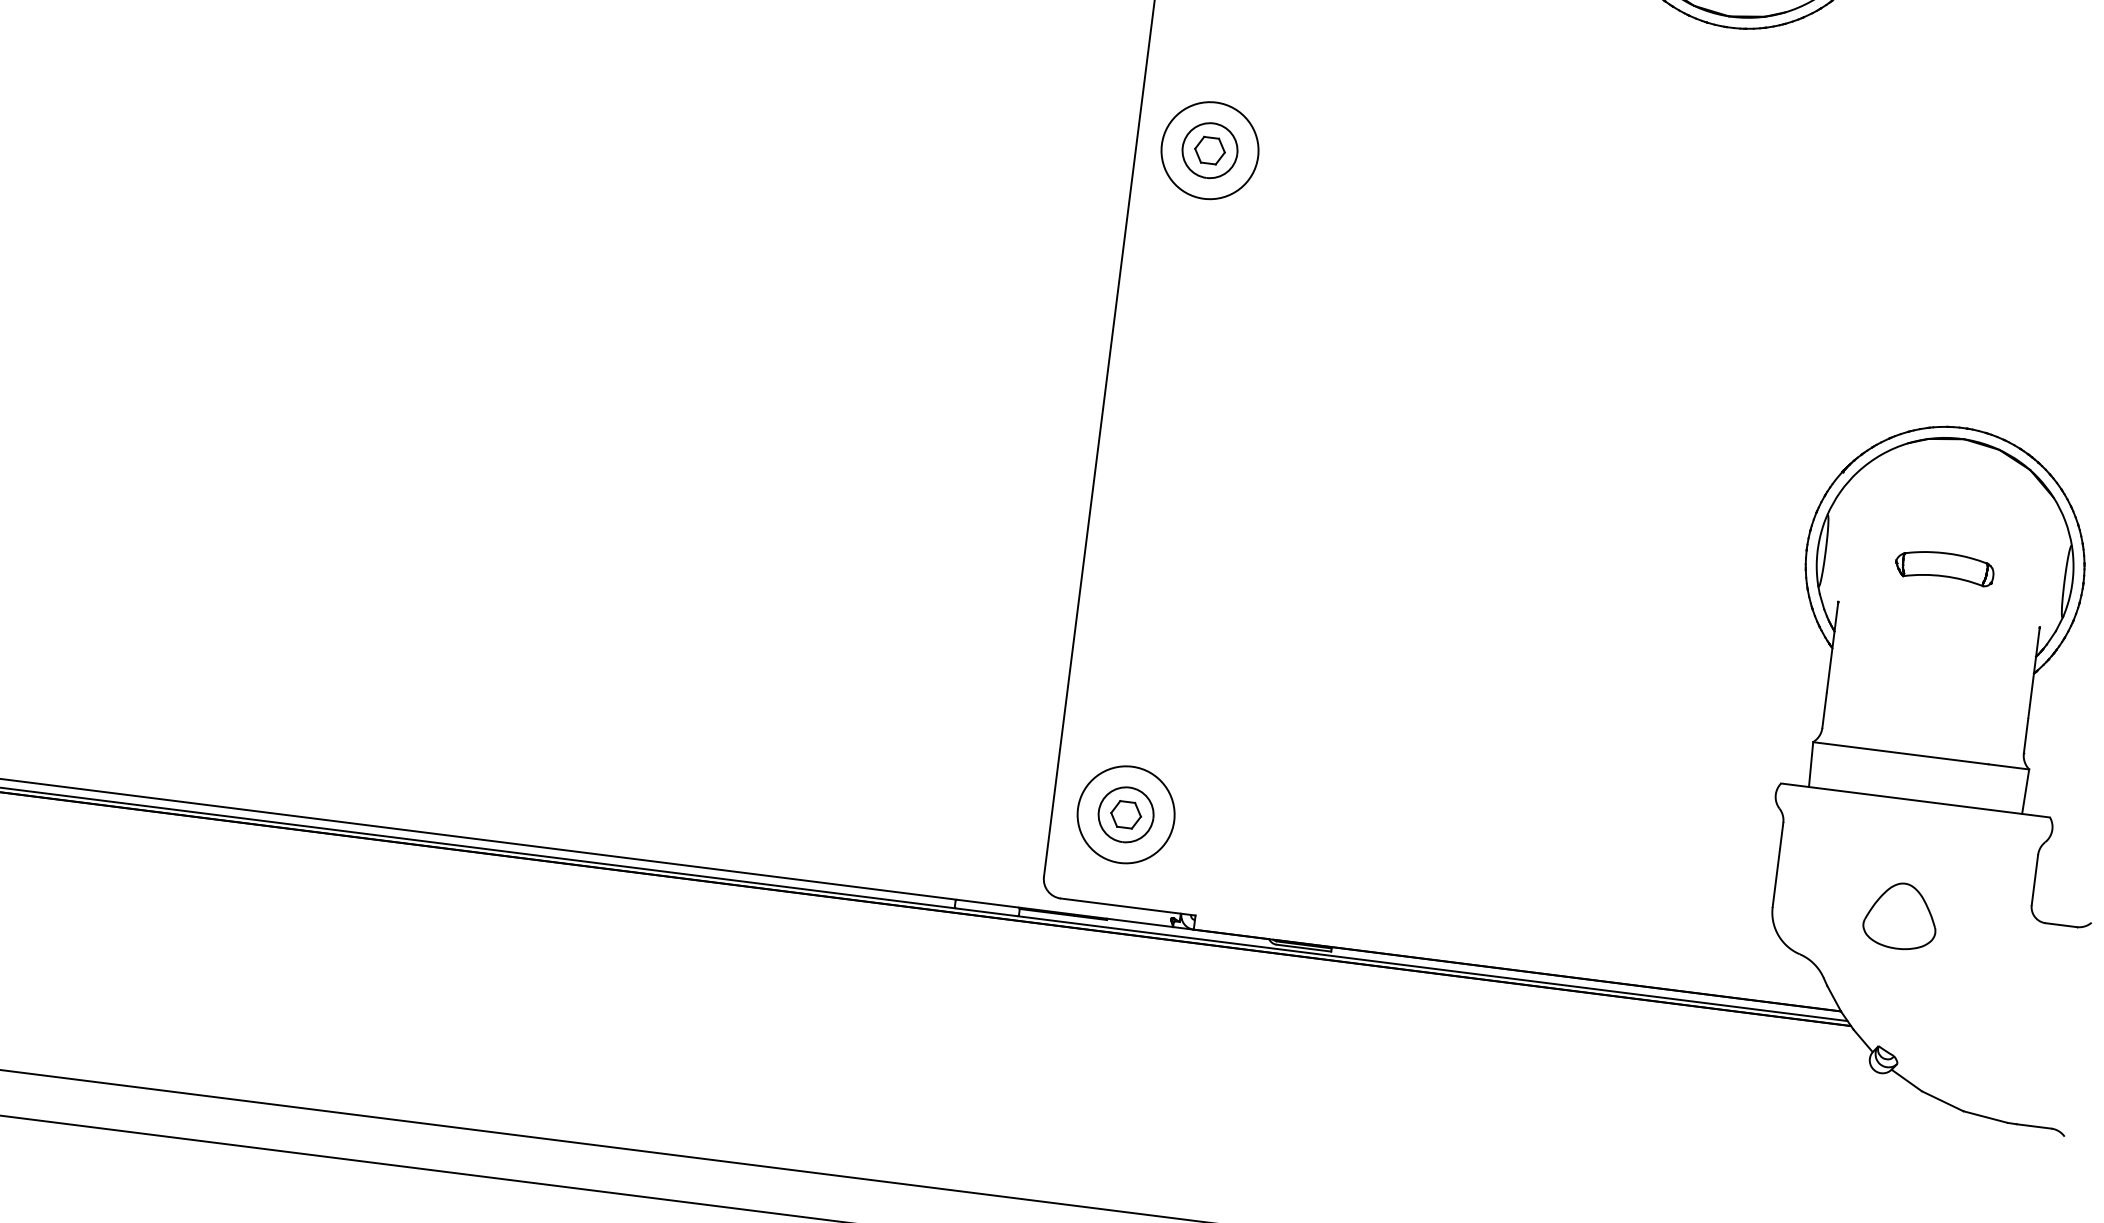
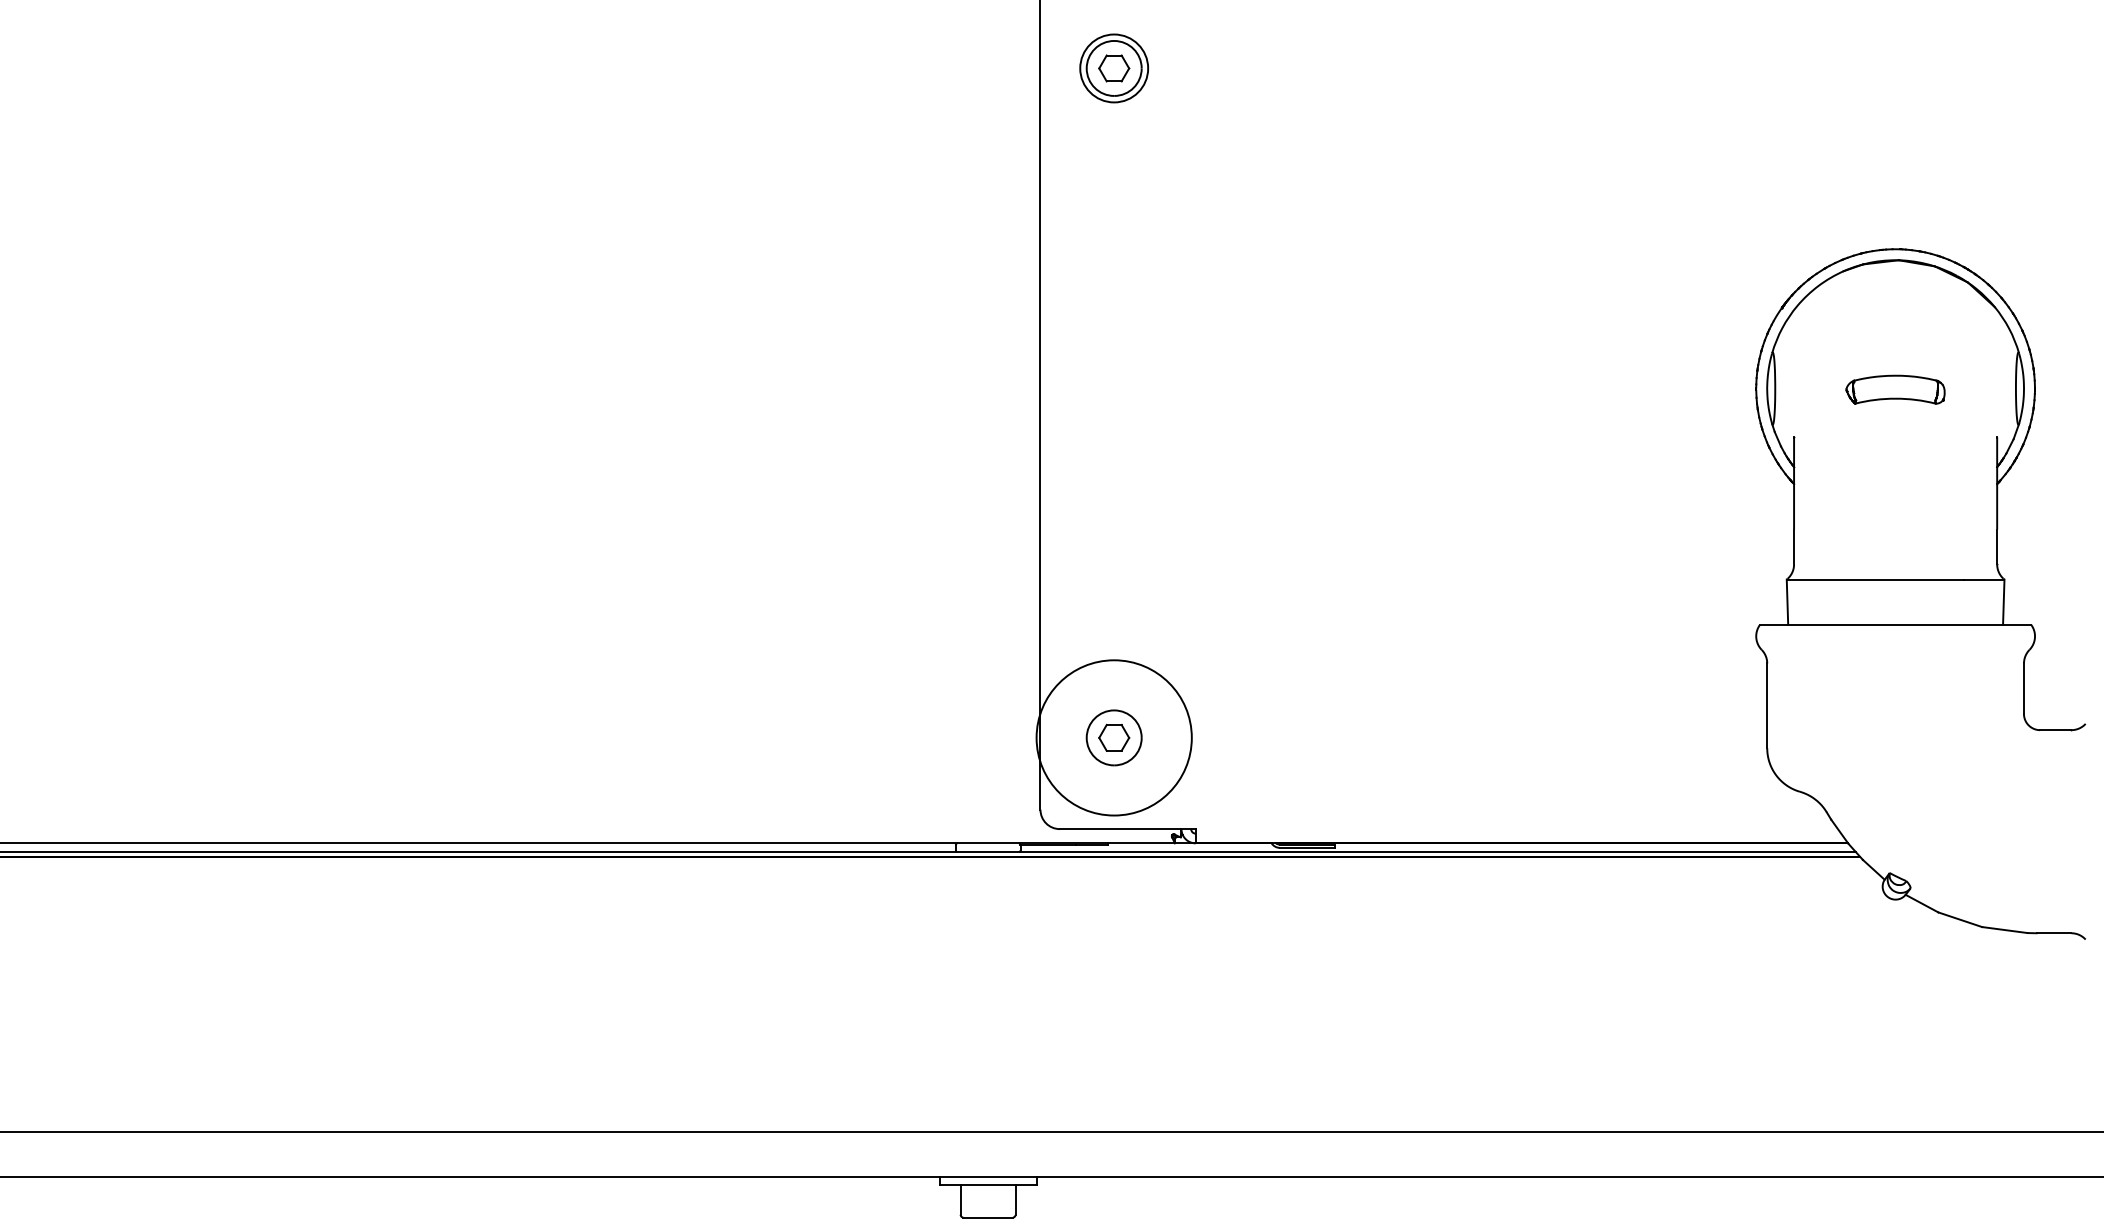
circle: (1209, 149) -> (1113, 67), size x0.7
circle: (1125, 814) -> (1113, 737), size x1.6
part: (1900, 915) -> (1895, 740), removed

